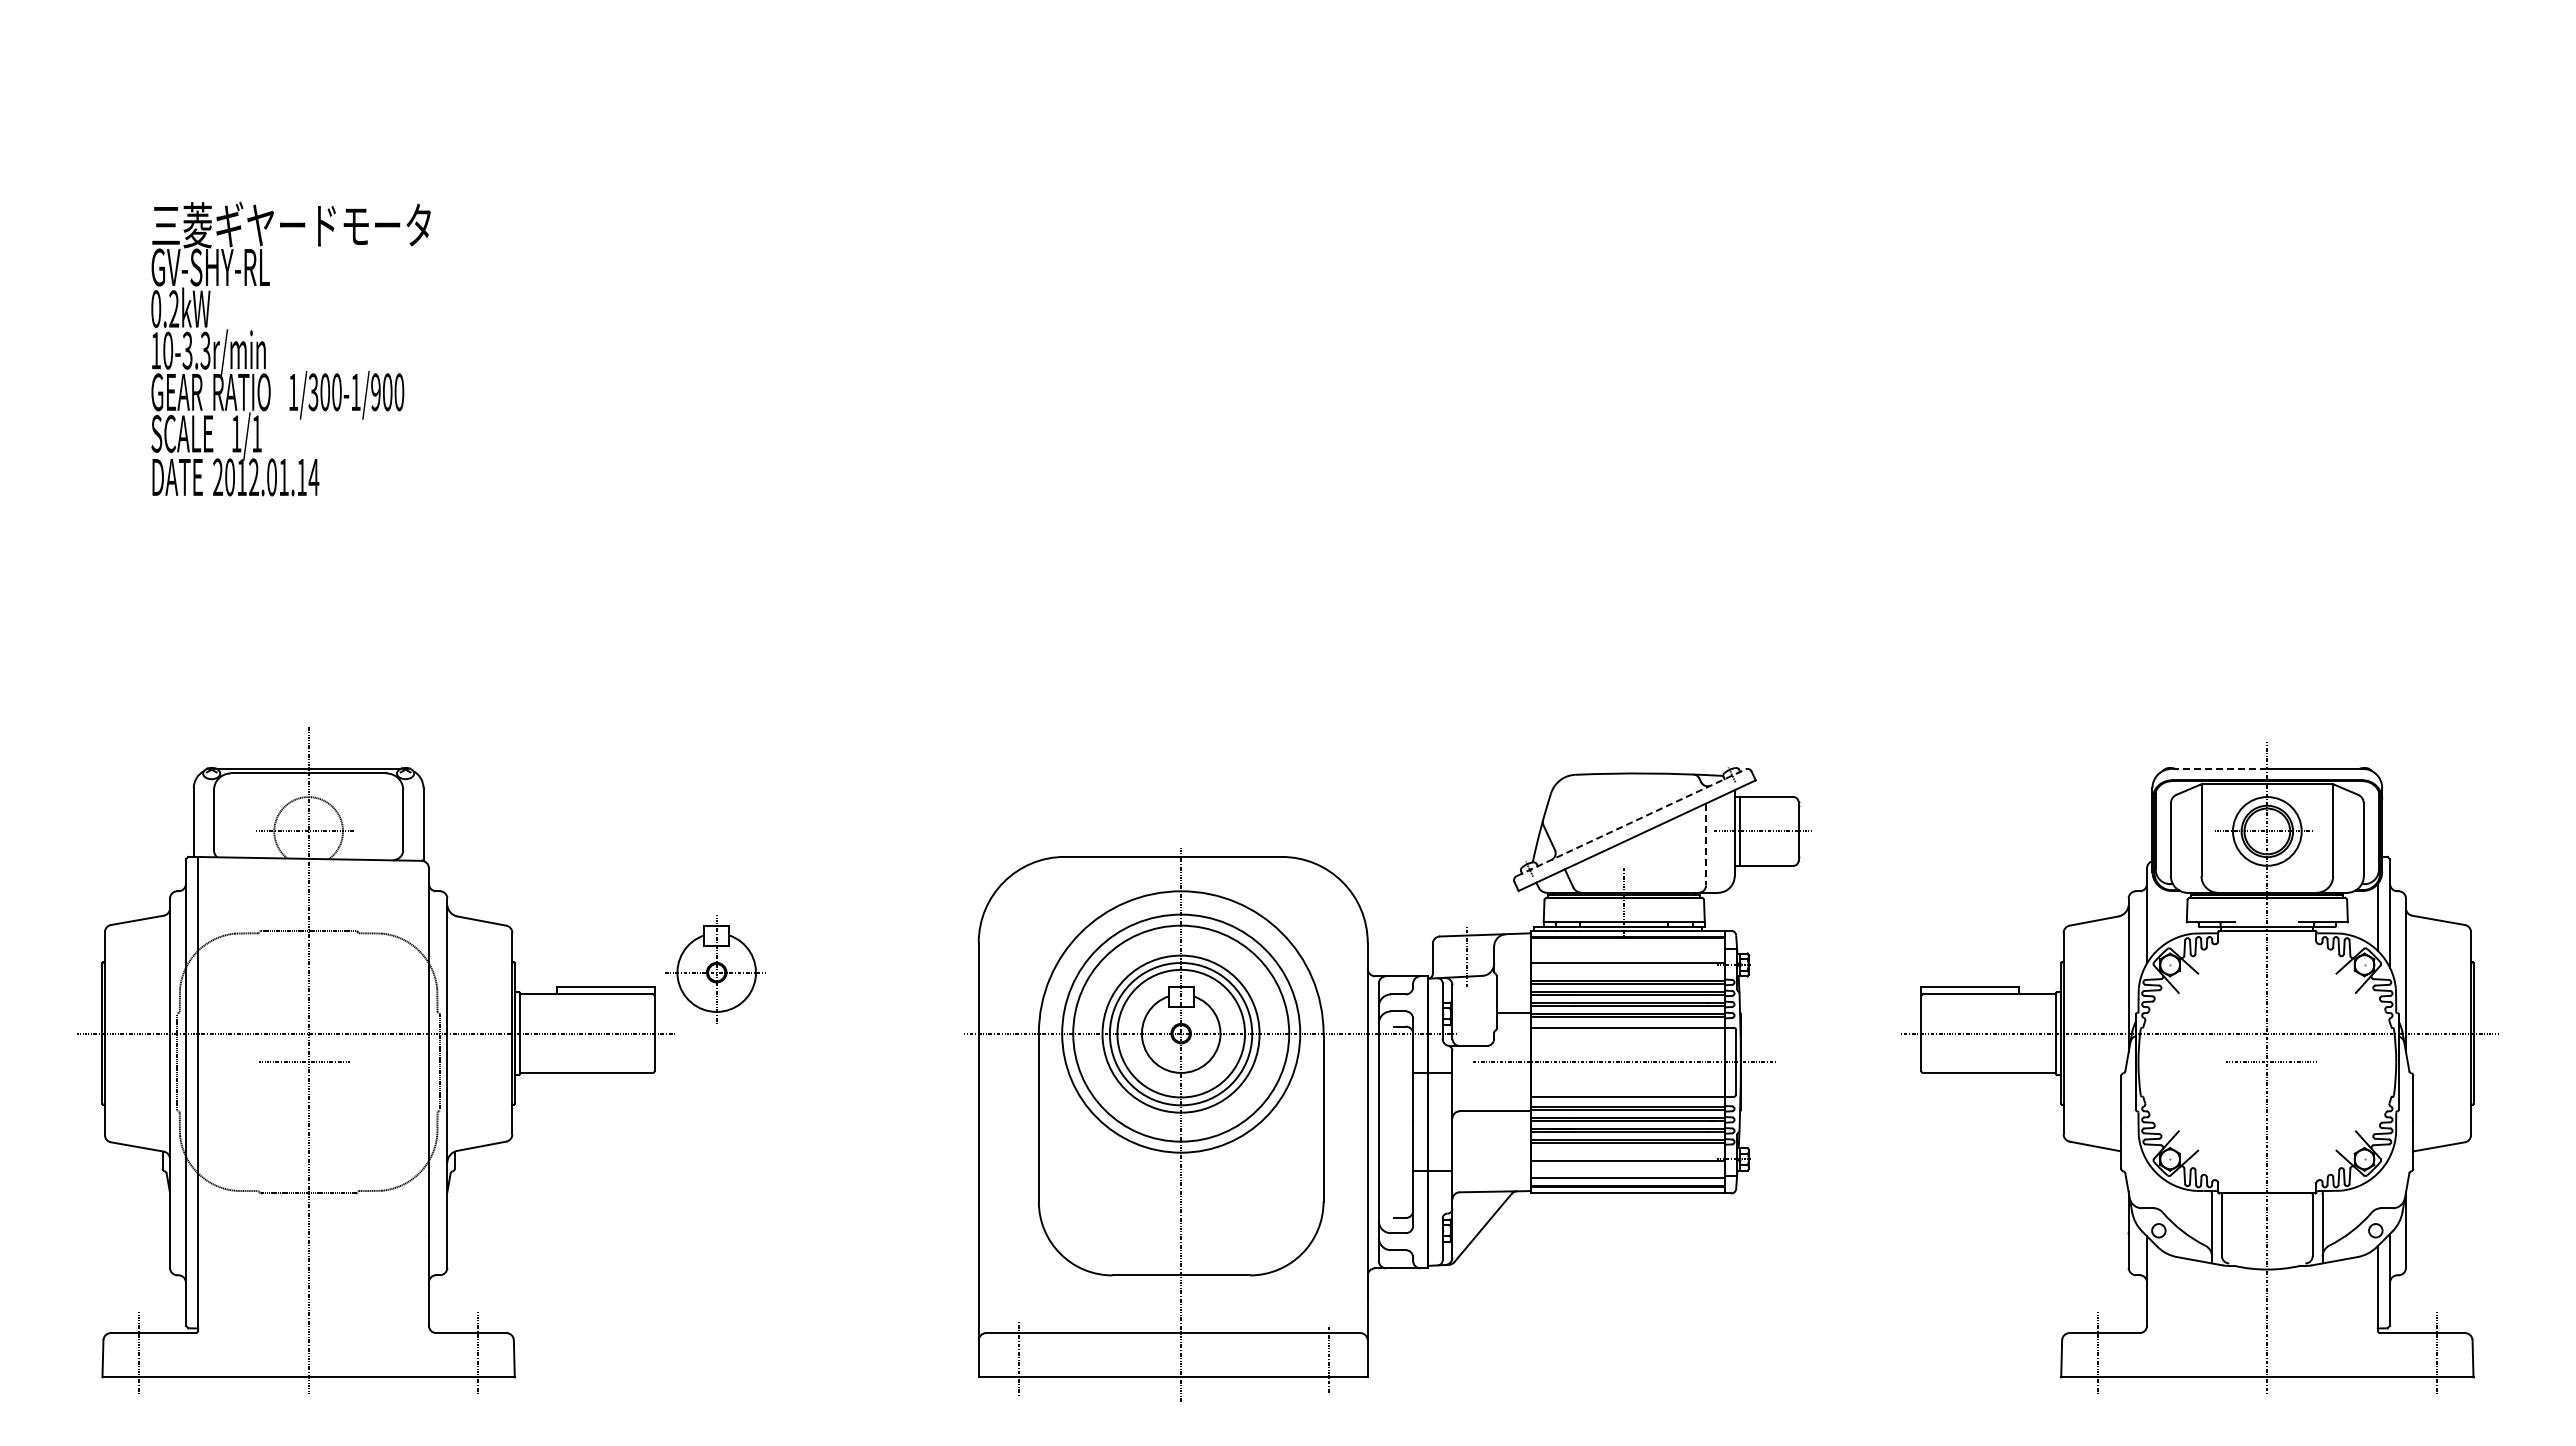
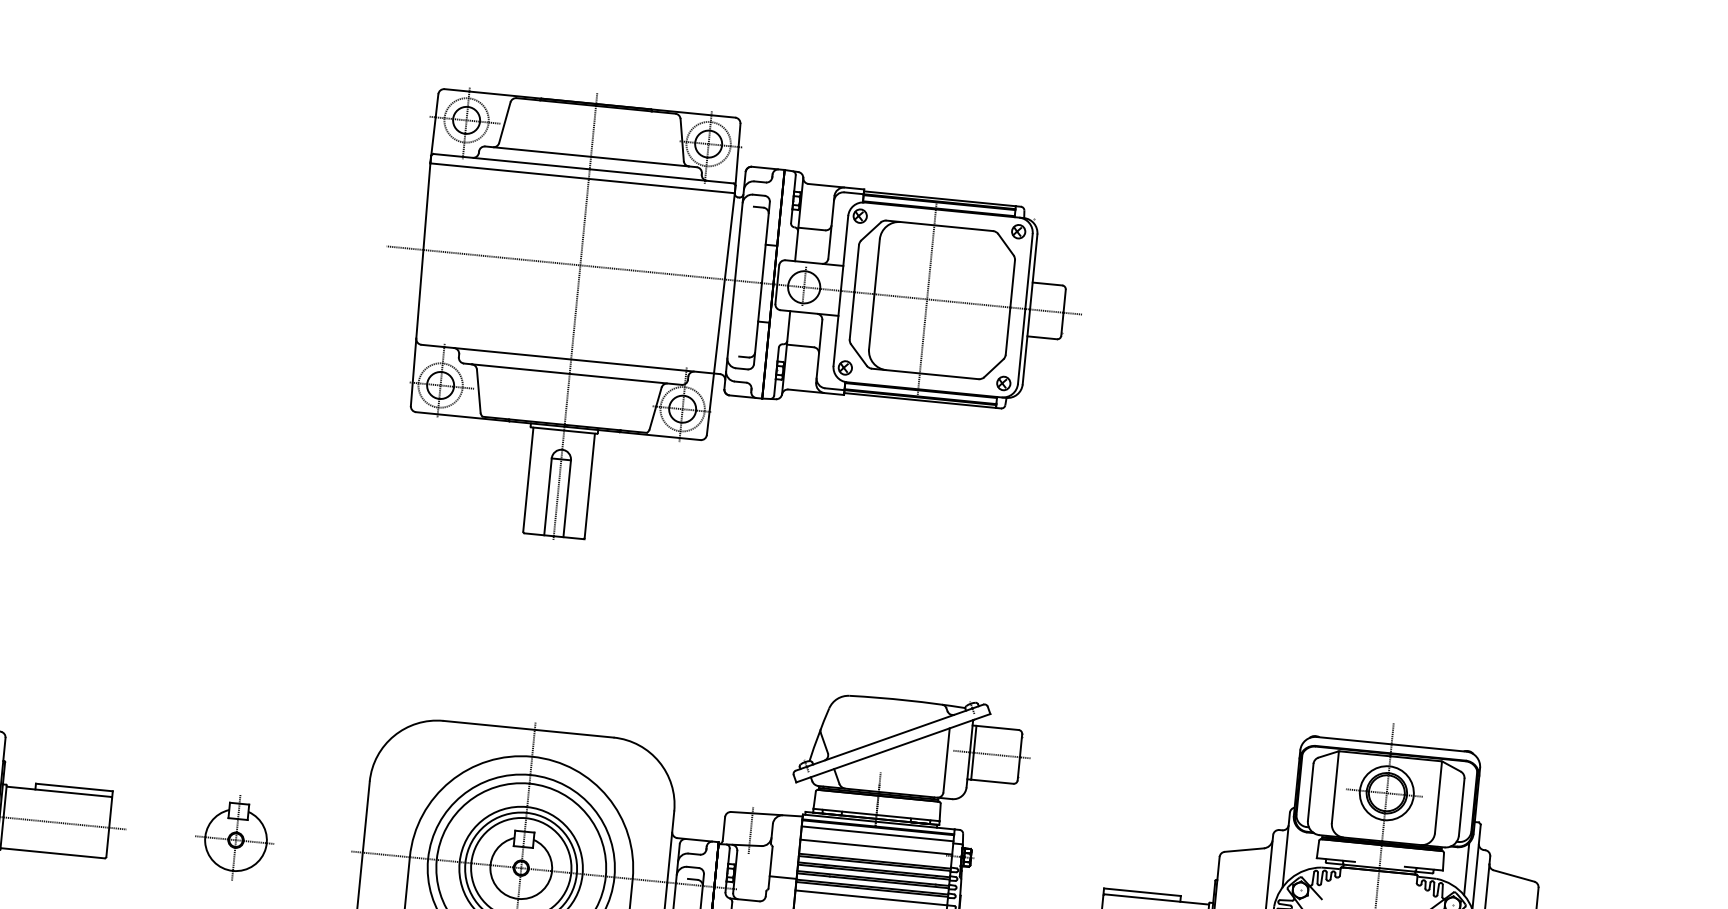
part: (1378, 328) -> (729, 331), added
line: (2219, 768) -> (1354, 740), dashed -> solid
line: (1631, 822) -> (889, 737), dashed -> solid
line: (1706, 844) -> (946, 760), dashed -> solid
line: (1627, 946) -> (877, 834), added
part: (715, 969) -> (235, 837), moved

